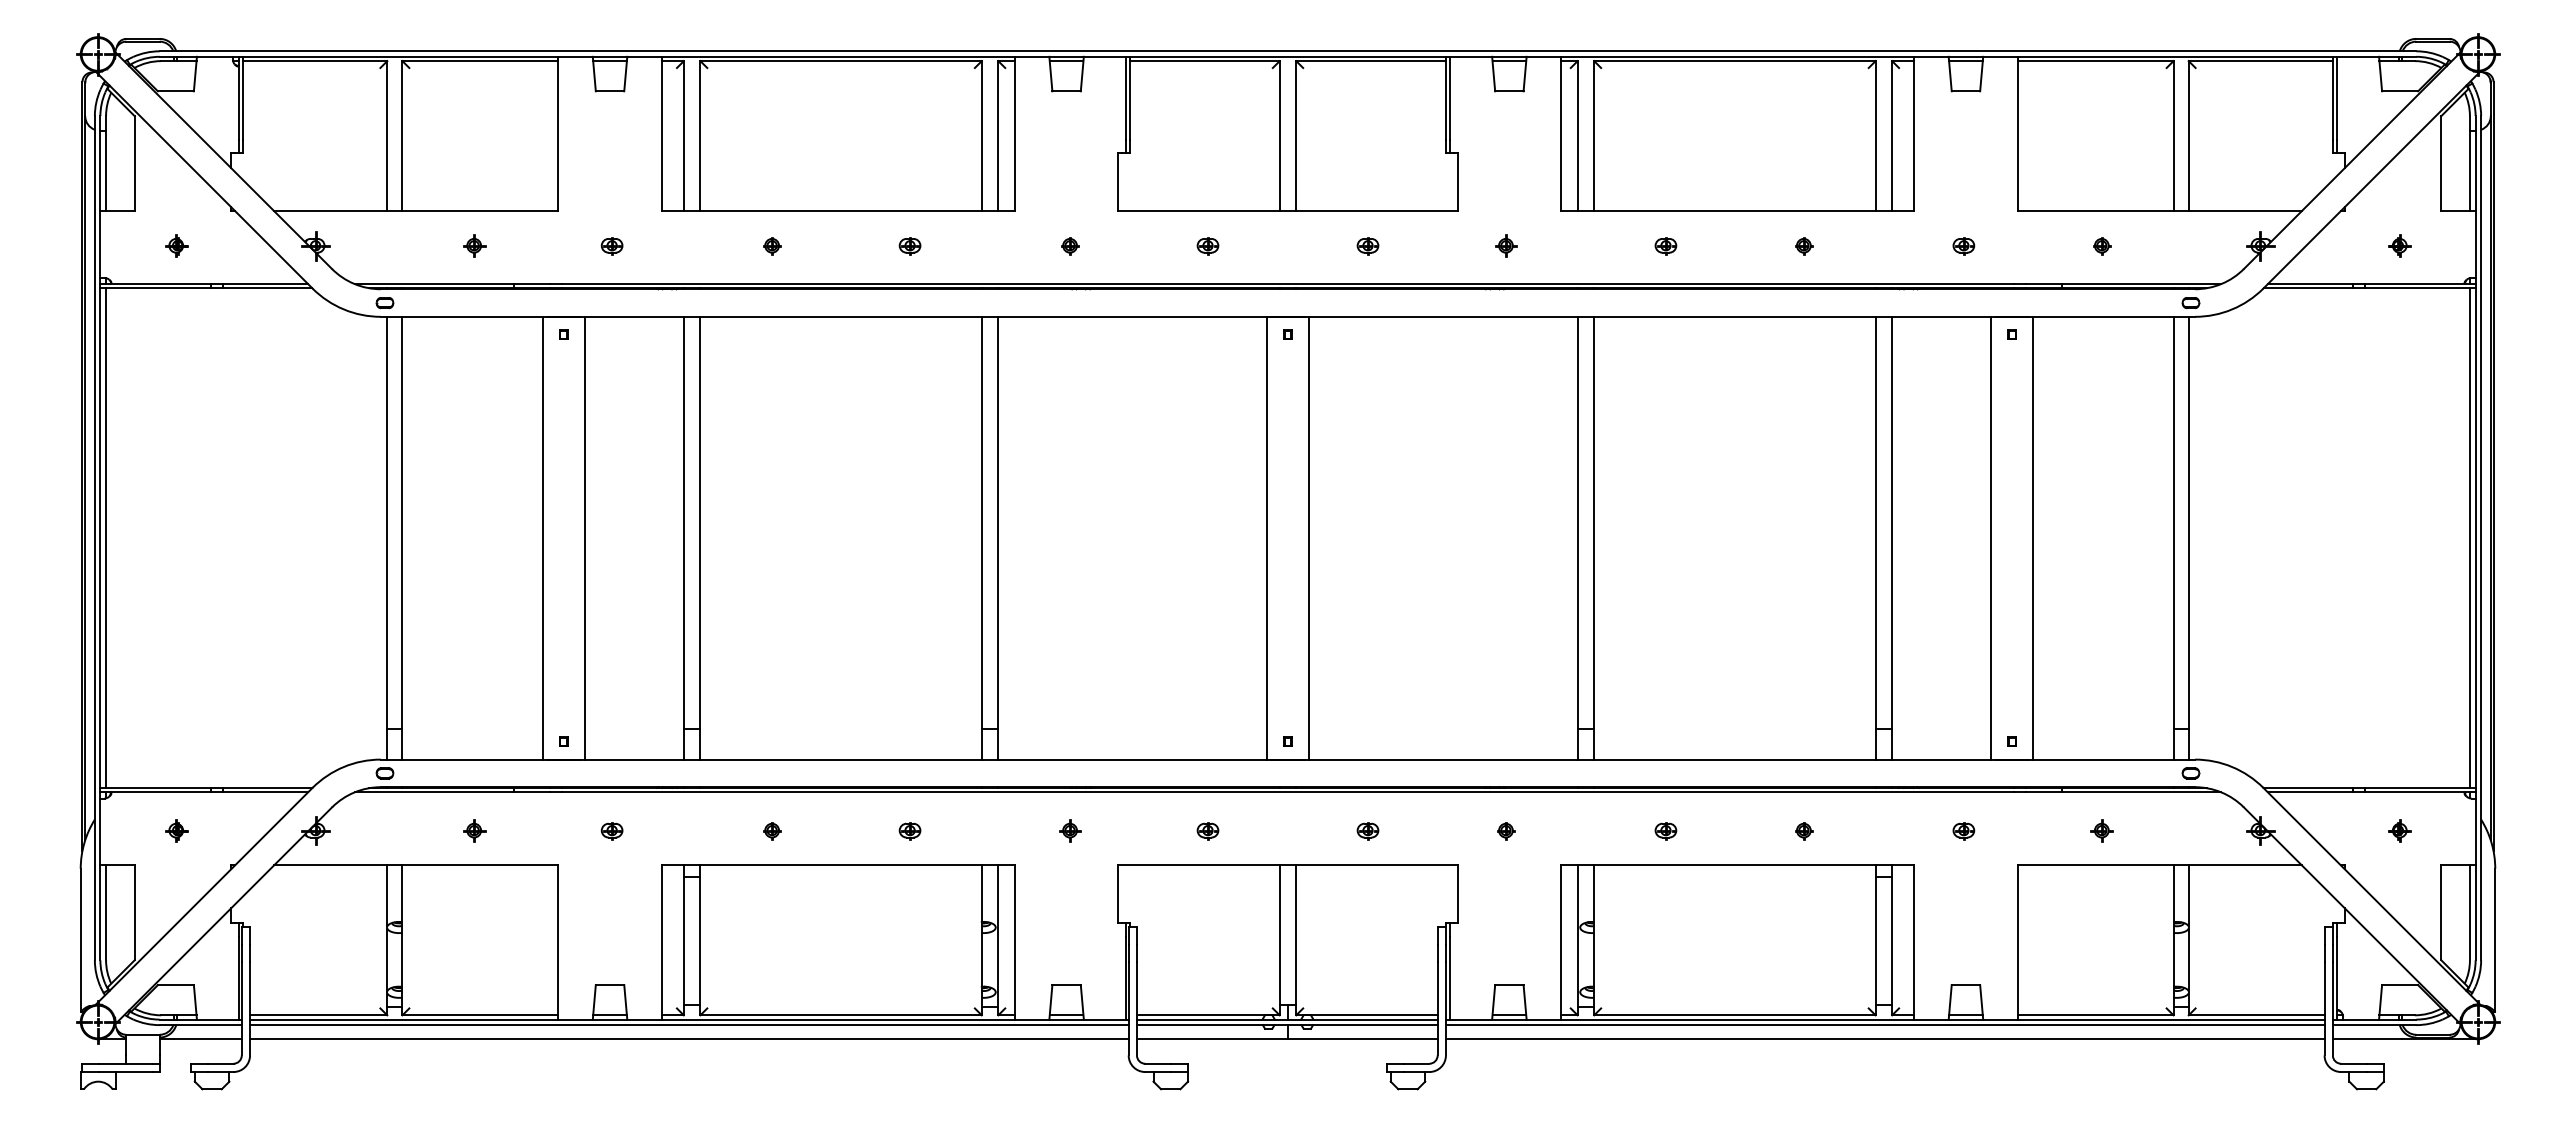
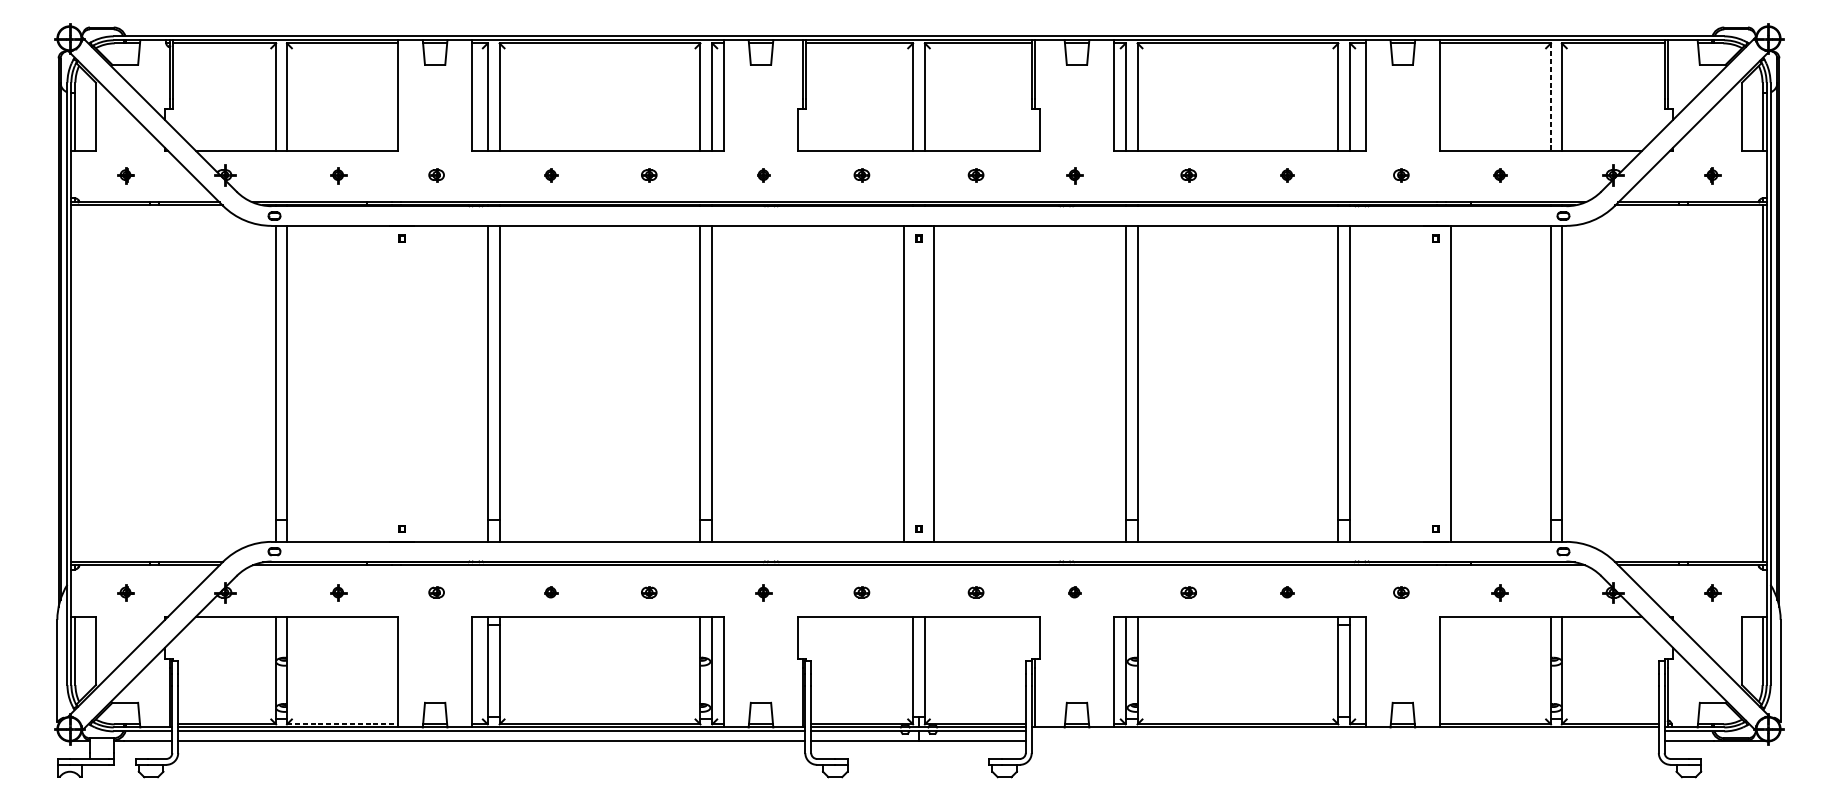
line: (2173, 136) -> (1550, 97), solid -> dashed
line: (543, 537) -> (387, 383), removed
line: (584, 537) -> (416, 383), removed
line: (1991, 537) -> (1421, 383), removed
line: (106, 538) -> (75, 384), removed
line: (480, 1015) -> (342, 724), solid -> dashed
line: (1884, 1025) -> (1344, 731), removed
line: (1884, 1039) -> (1344, 741), removed

